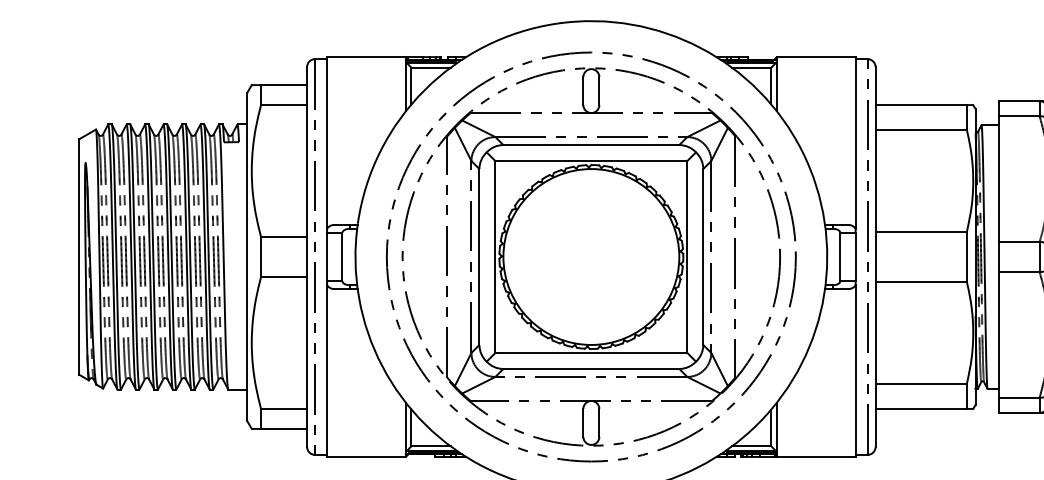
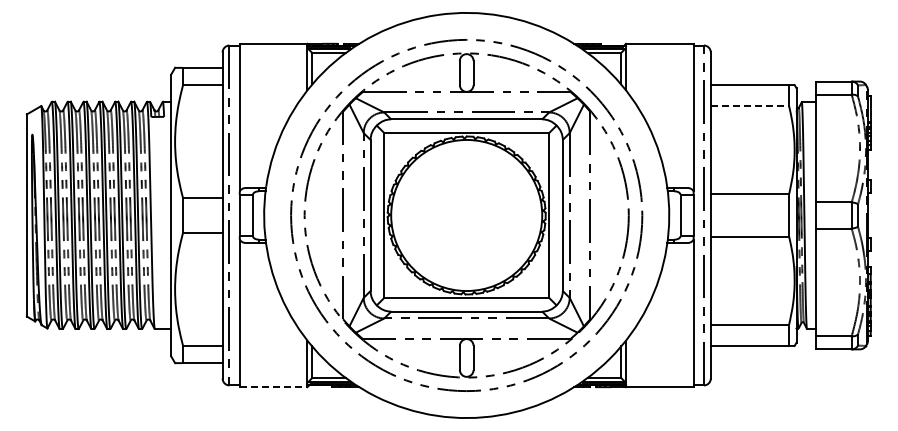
line: (921, 130) -> (750, 106), solid -> dashed
line: (366, 457) -> (273, 387), solid -> dashed

